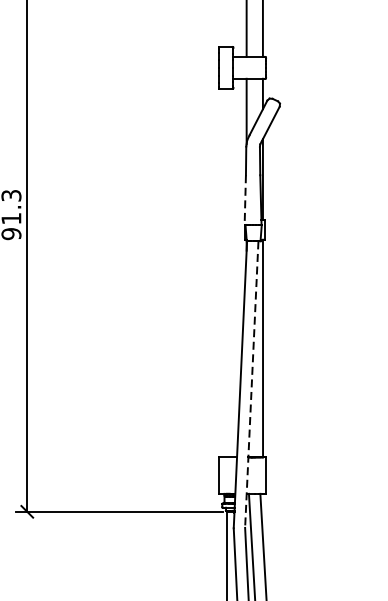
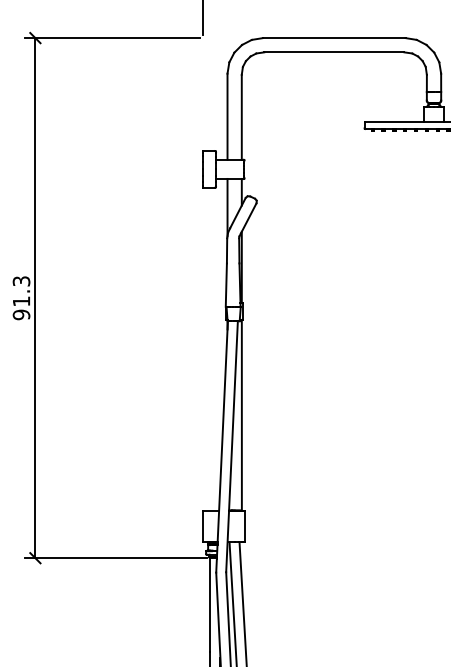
line: (245, 200) -> (226, 285), dashed -> solid
line: (252, 384) -> (232, 446), dashed -> solid

